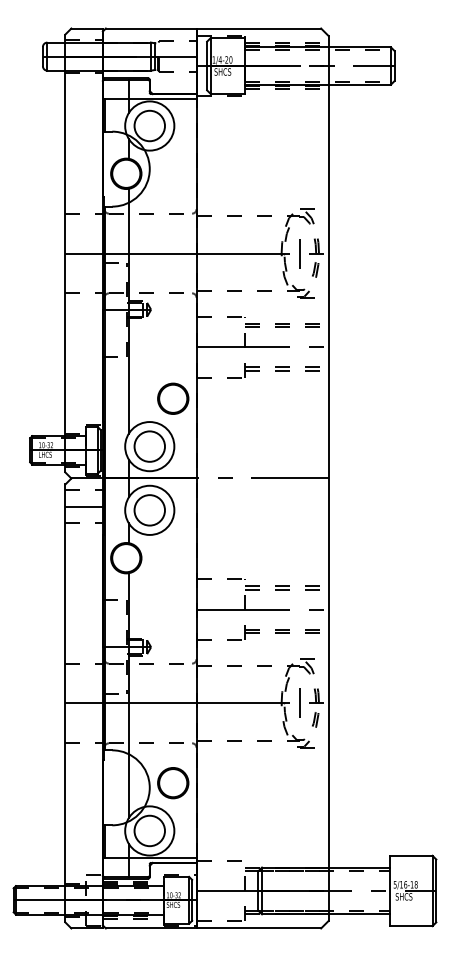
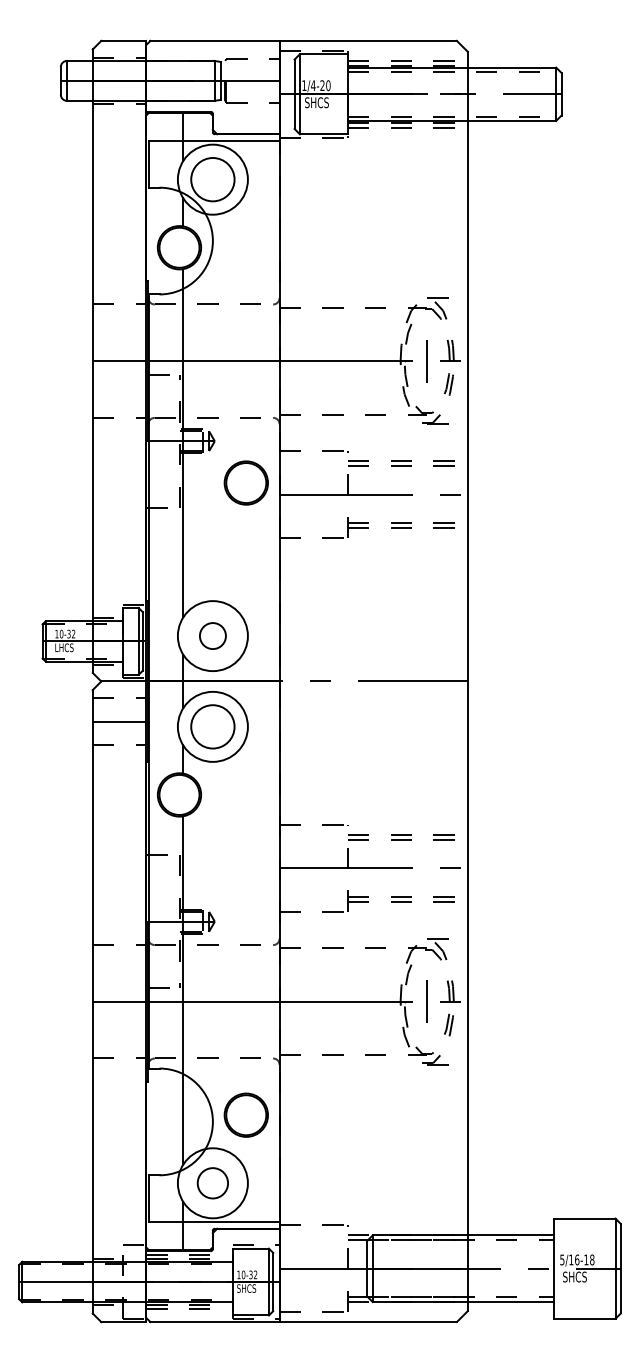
part: (172, 398) -> (245, 482), moved
circle: (149, 446) -> (212, 635), size x0.6
circle: (149, 830) -> (212, 1182), size x0.7

